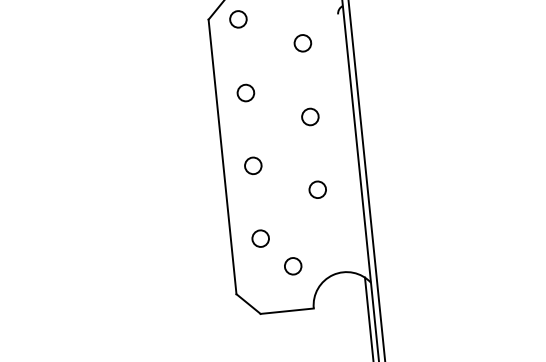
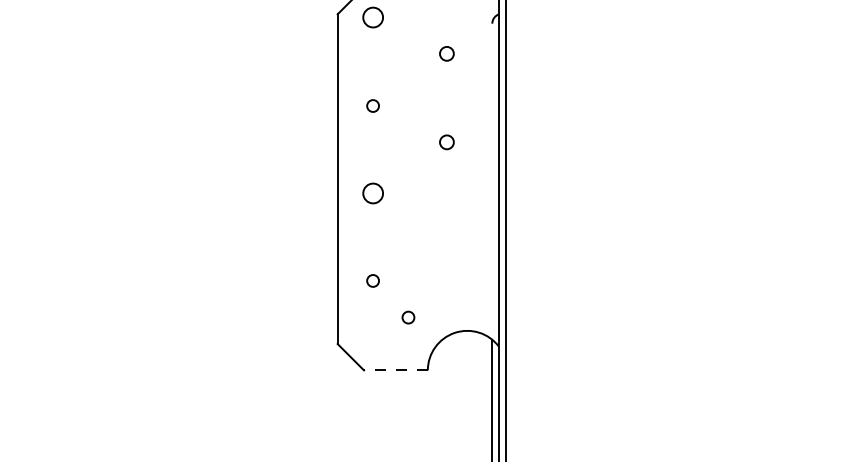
circle: (302, 43) -> (446, 53), size x0.7
circle: (245, 92) -> (372, 105), size x0.6
circle: (310, 117) -> (446, 142), size x0.7
circle: (317, 189) -> (446, 229), removed
circle: (260, 238) -> (372, 280), size x0.6
circle: (293, 266) -> (408, 317), size x0.6
line: (286, 311) -> (395, 370), solid -> dashed

